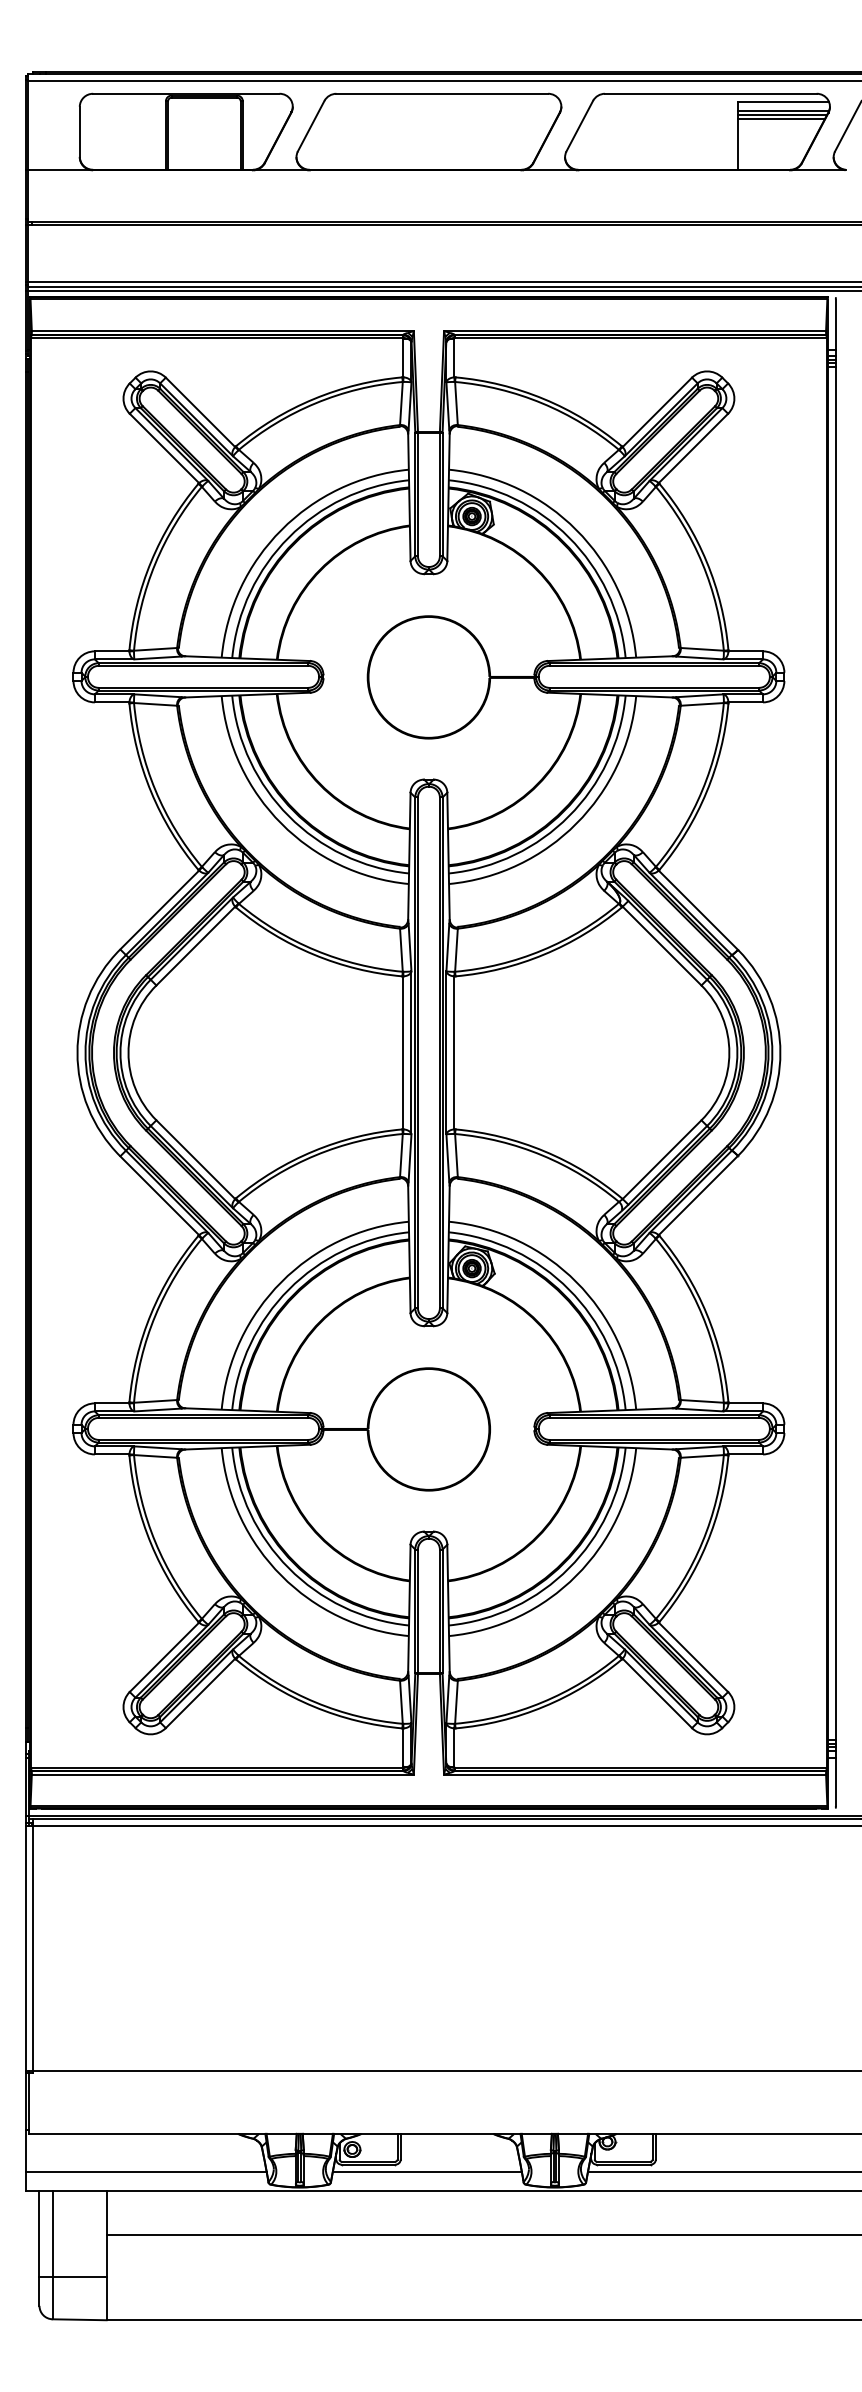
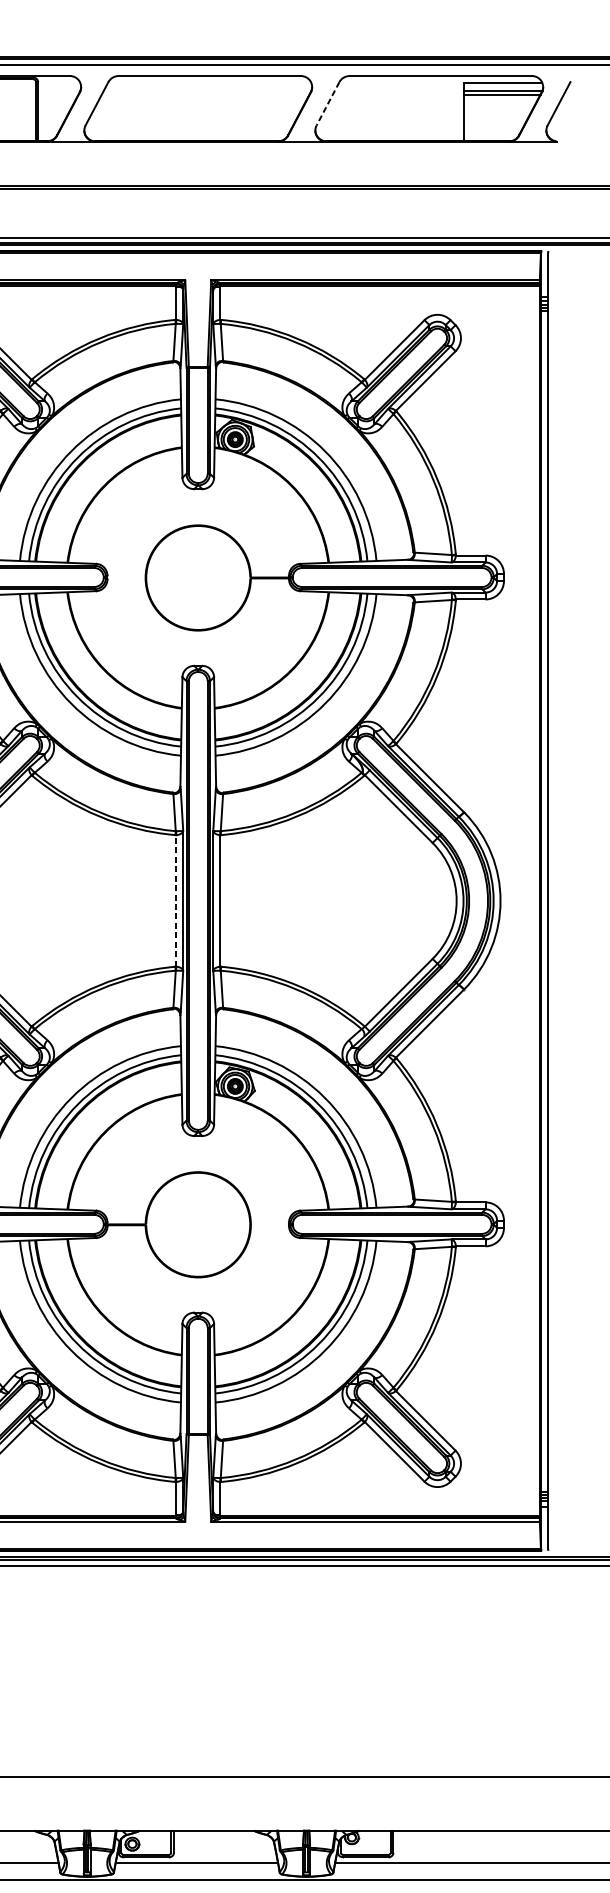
line: (781, 118) -> (501, 97), removed
line: (579, 126) -> (327, 104), solid -> dashed
line: (403, 1052) -> (176, 900), solid -> dashed

